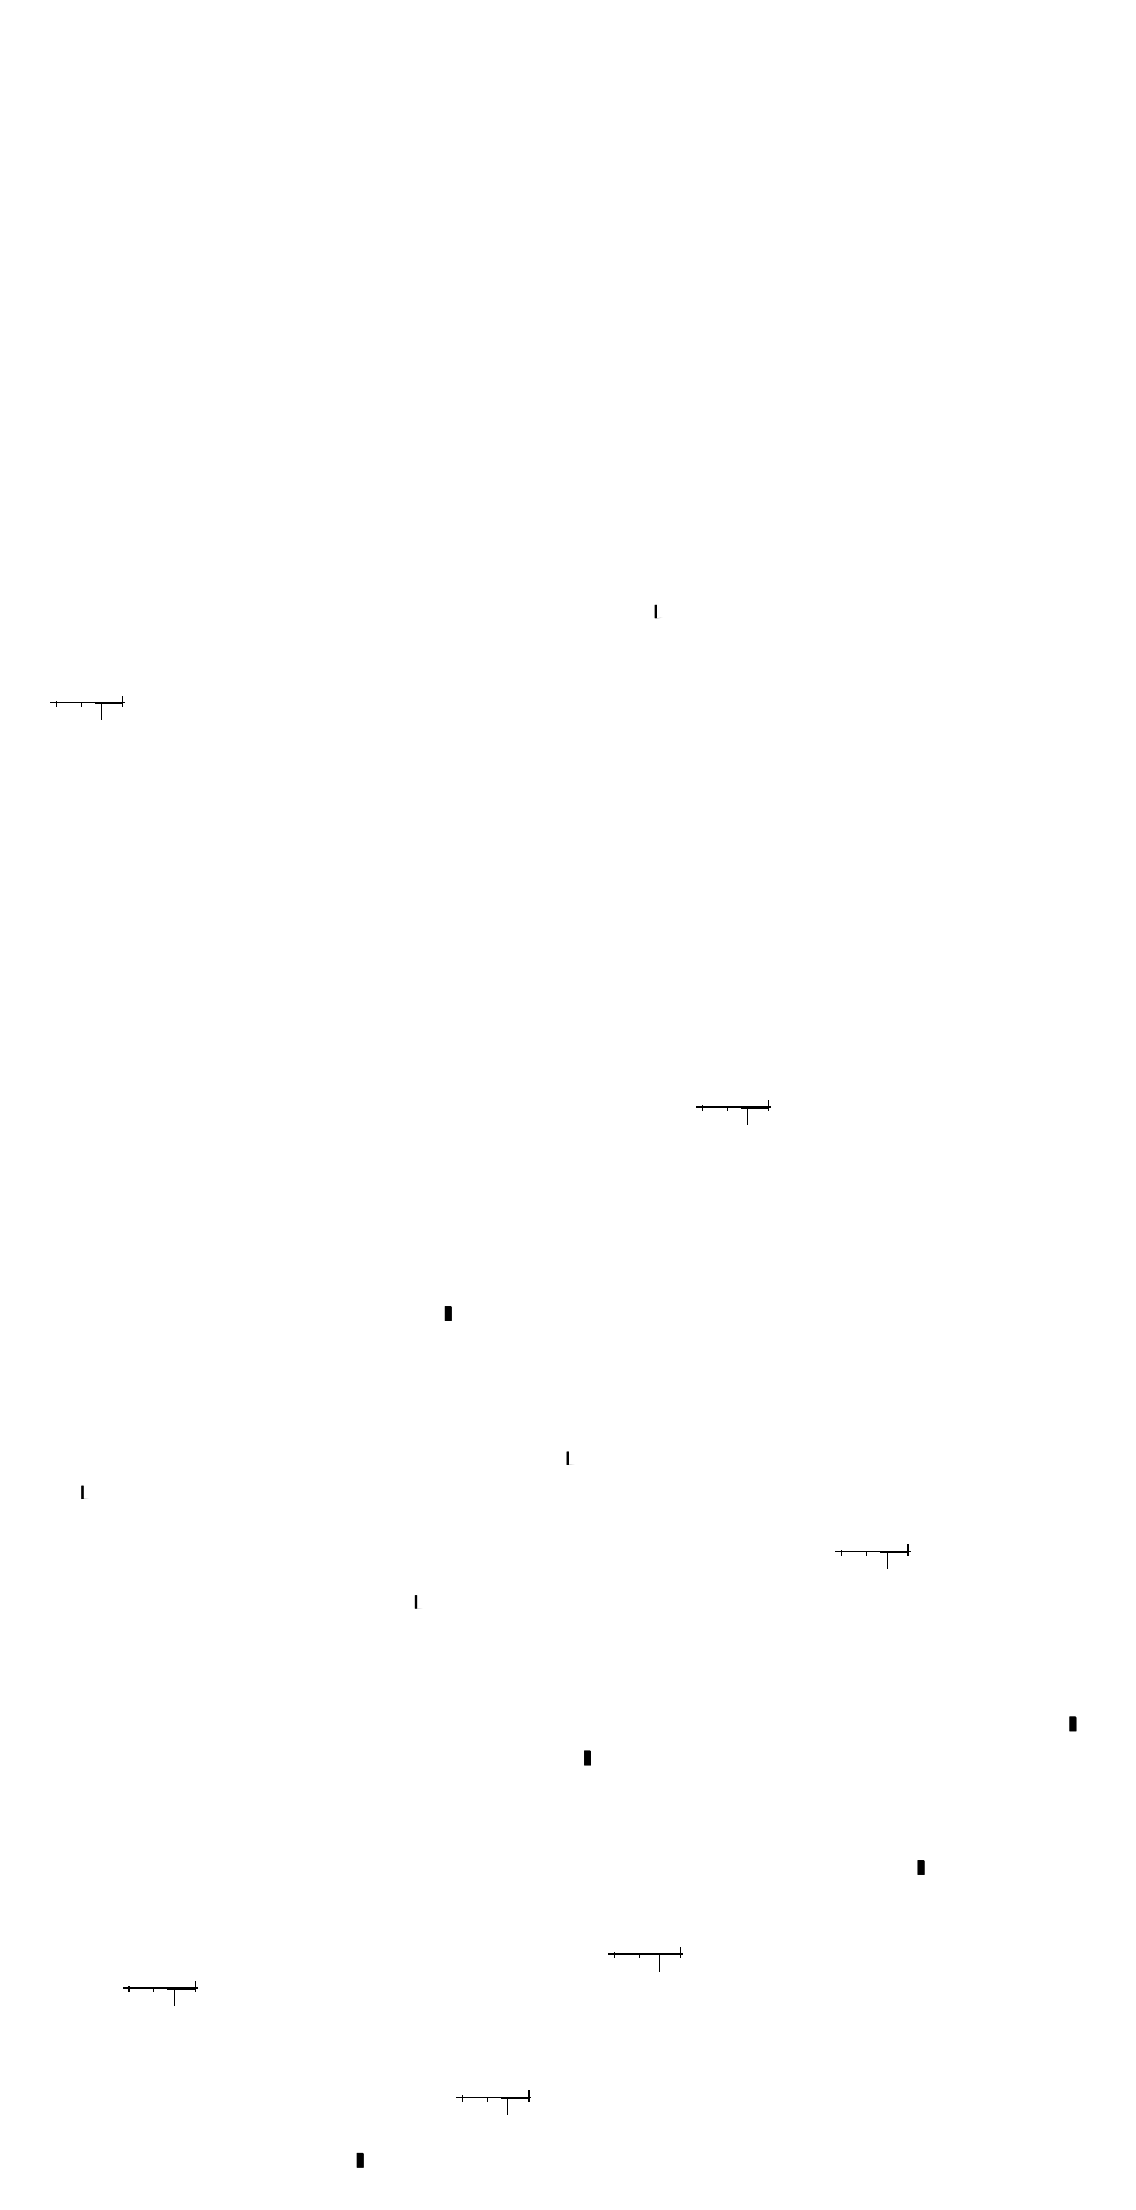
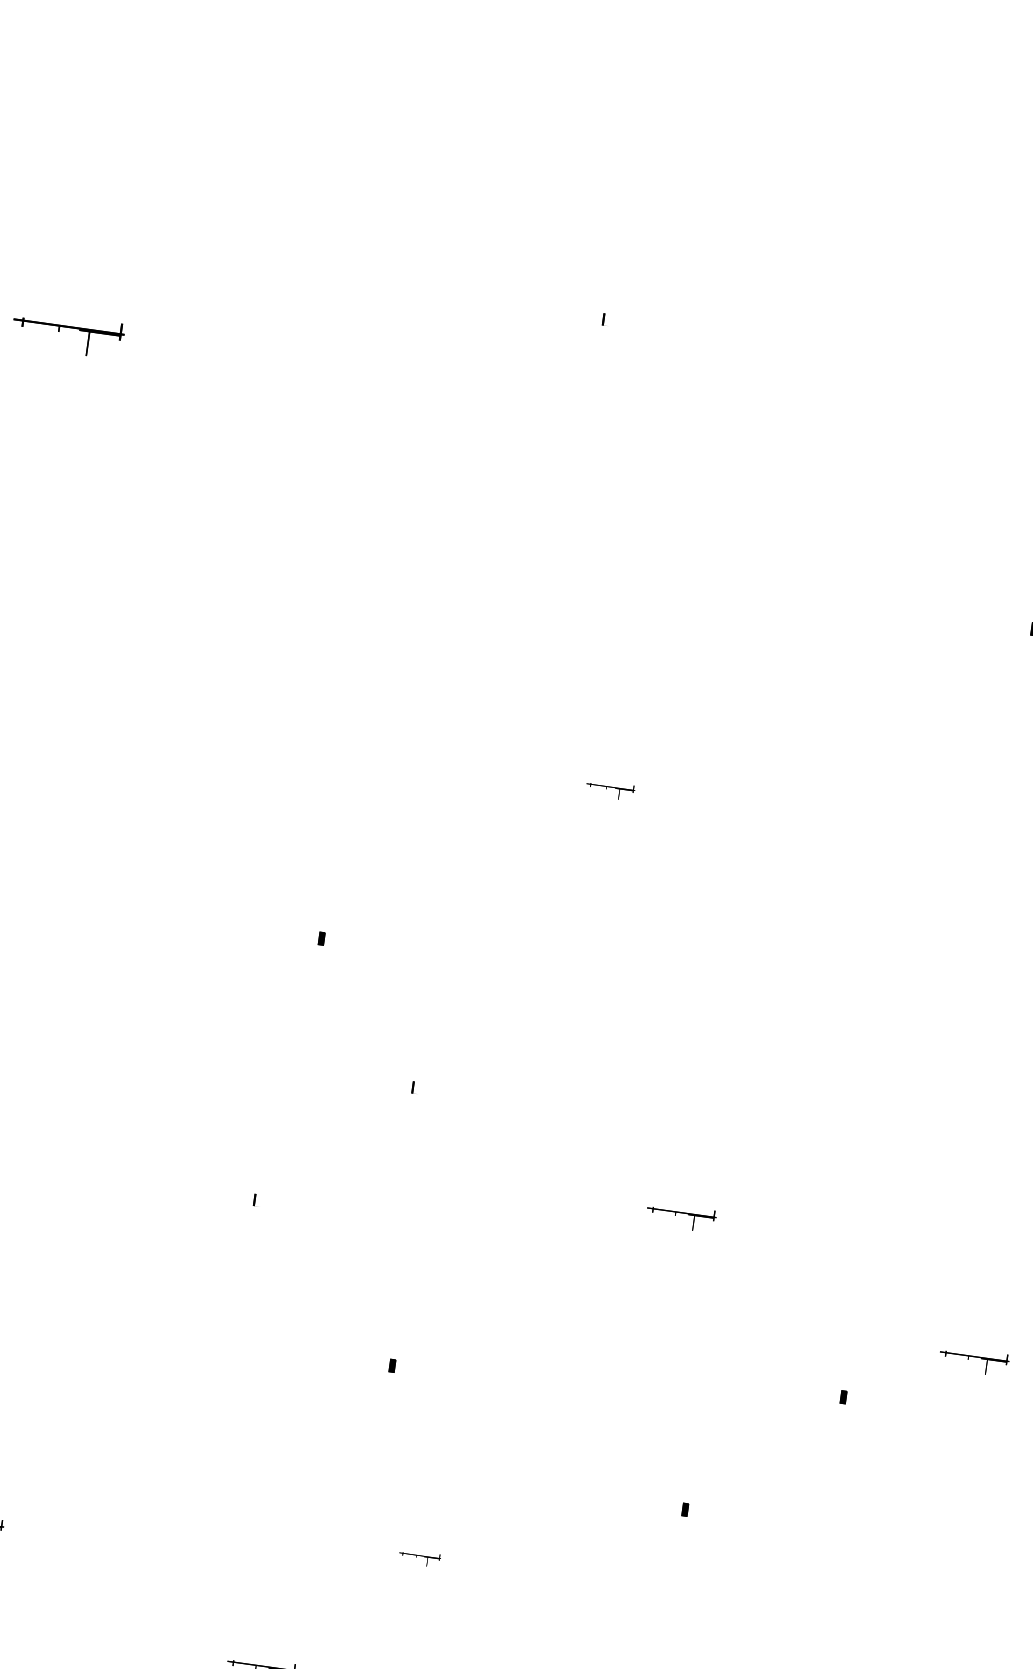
part: (87, 707) -> (68, 334), size x1.6
part: (733, 1112) -> (610, 790), size x0.7
part: (645, 1959) -> (419, 1558), size x0.6

